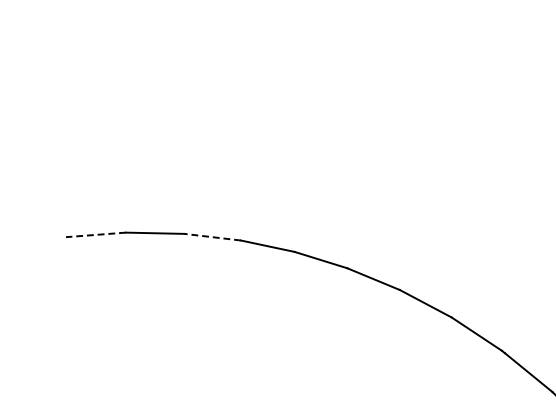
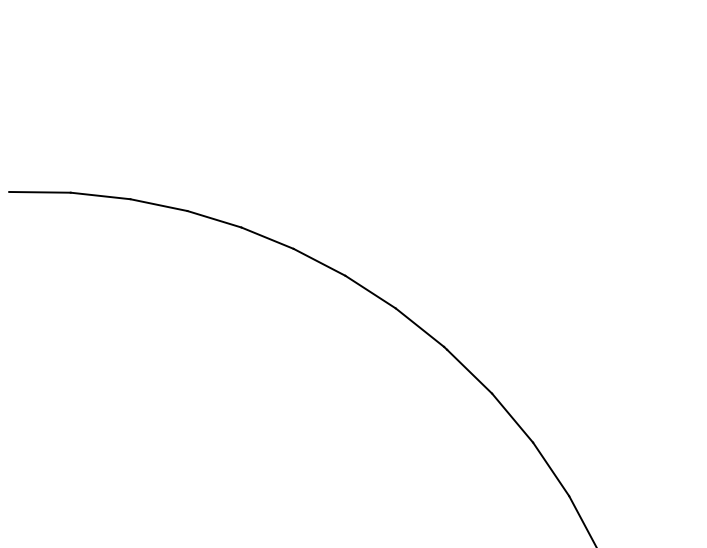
line: (95, 235) -> (39, 192), dashed -> solid
line: (212, 237) -> (158, 205), dashed -> solid

